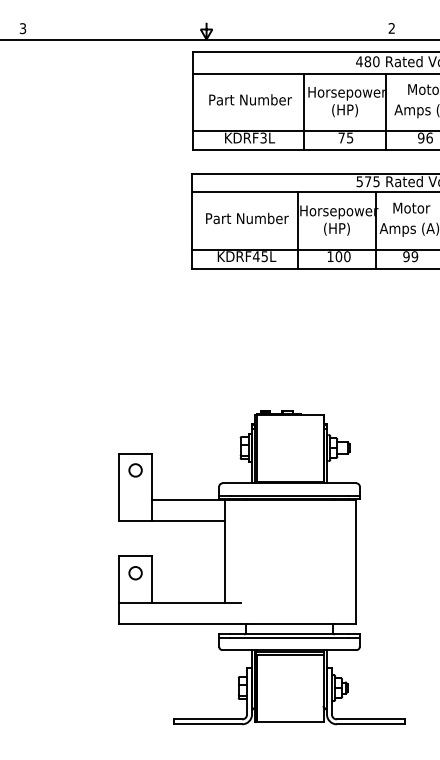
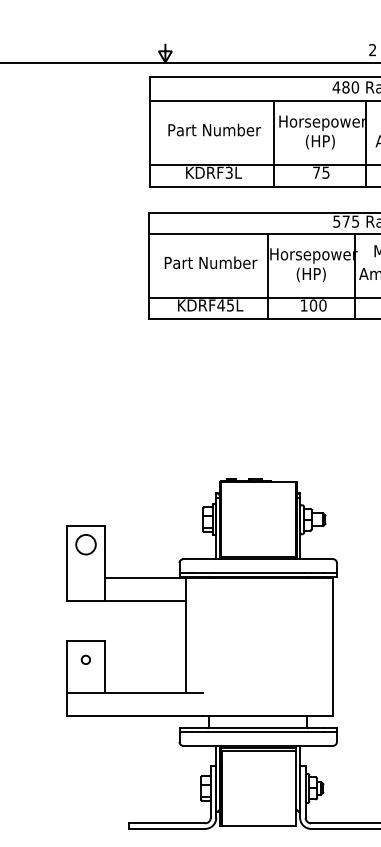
circle: (135, 470) -> (85, 544), size x1.4
circle: (135, 573) -> (85, 660), size x0.6

